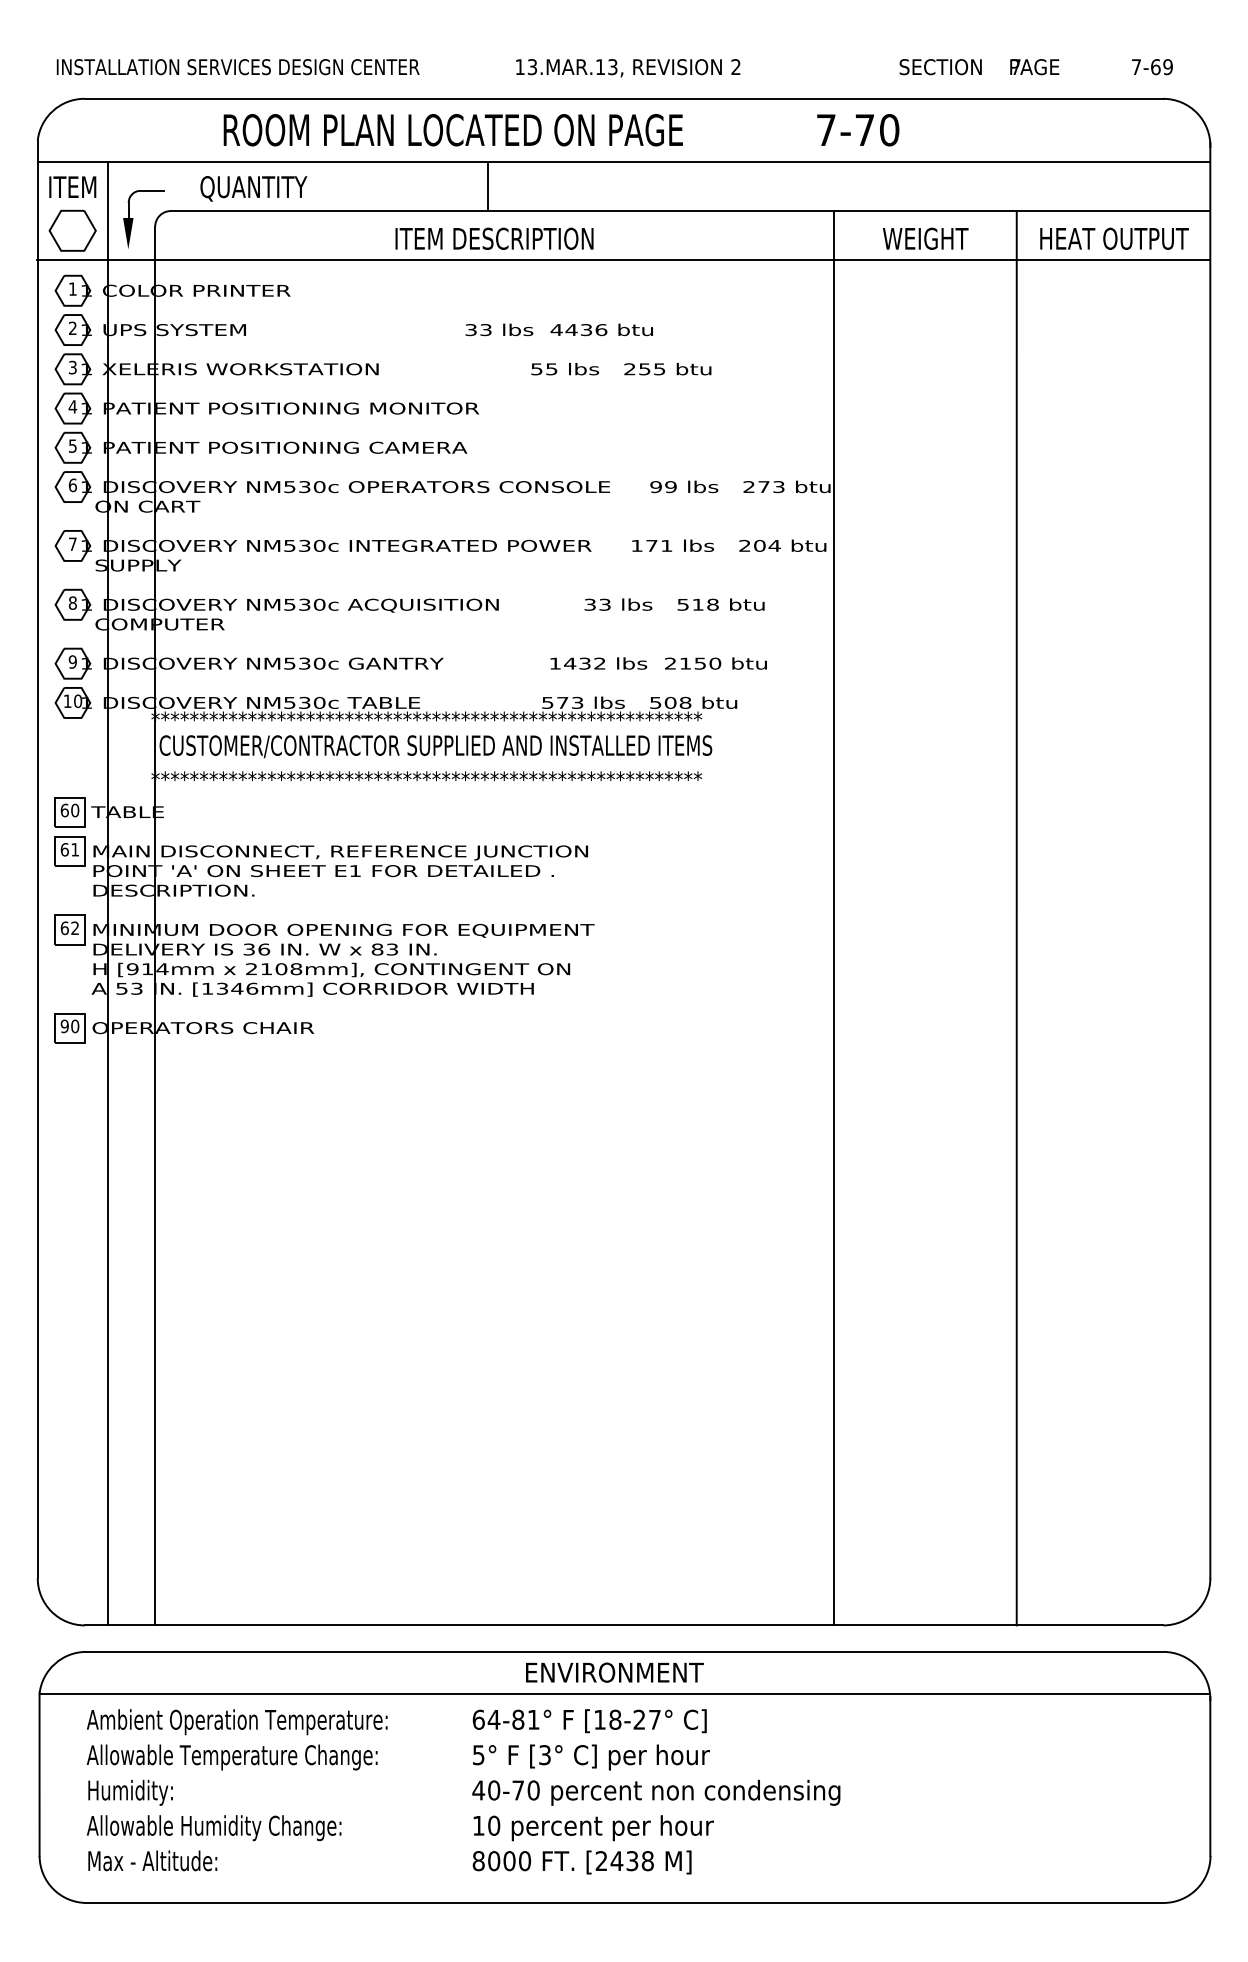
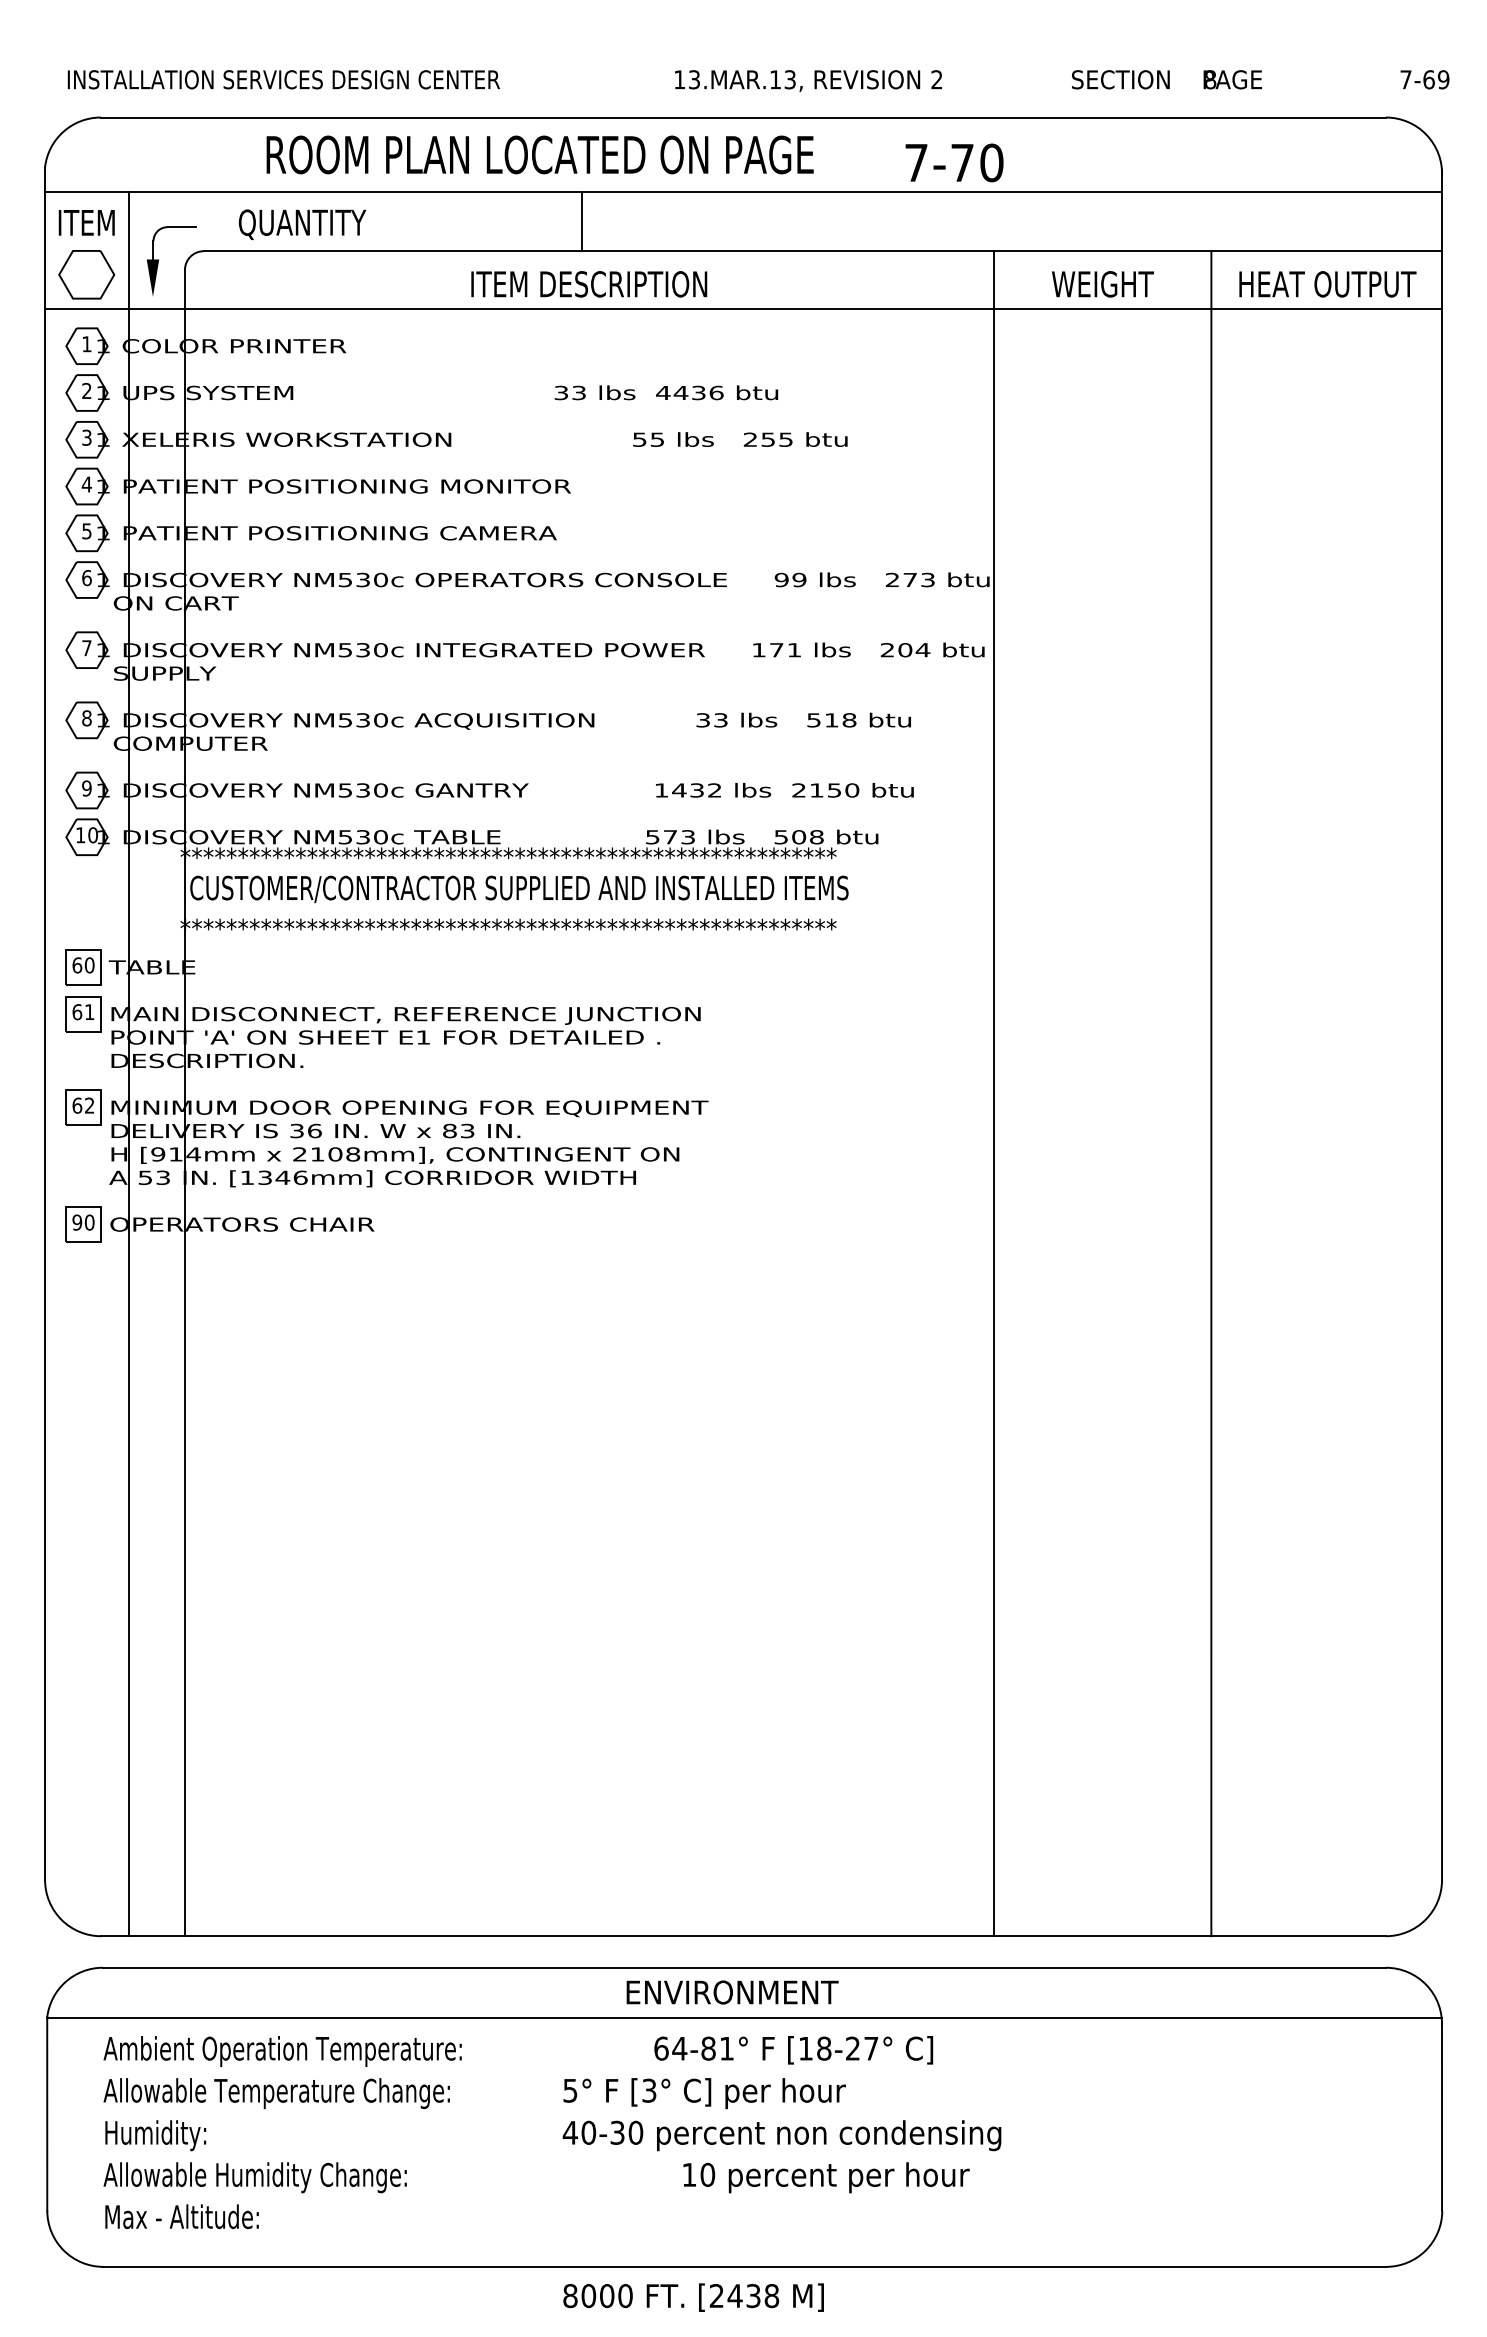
text: (1015, 66) -> (1210, 79), 7 -> 8
text: (1151, 66) -> (1424, 79), moved
text: (628, 67) -> (808, 80), moved
text: (858, 129) -> (954, 162), moved
text: (589, 1721) -> (793, 2050), moved
text: (518, 1790) -> (617, 2132), 40-70 -> 40-30
text: (593, 1827) -> (826, 2177), moved
text: (582, 1862) -> (693, 2297), moved

